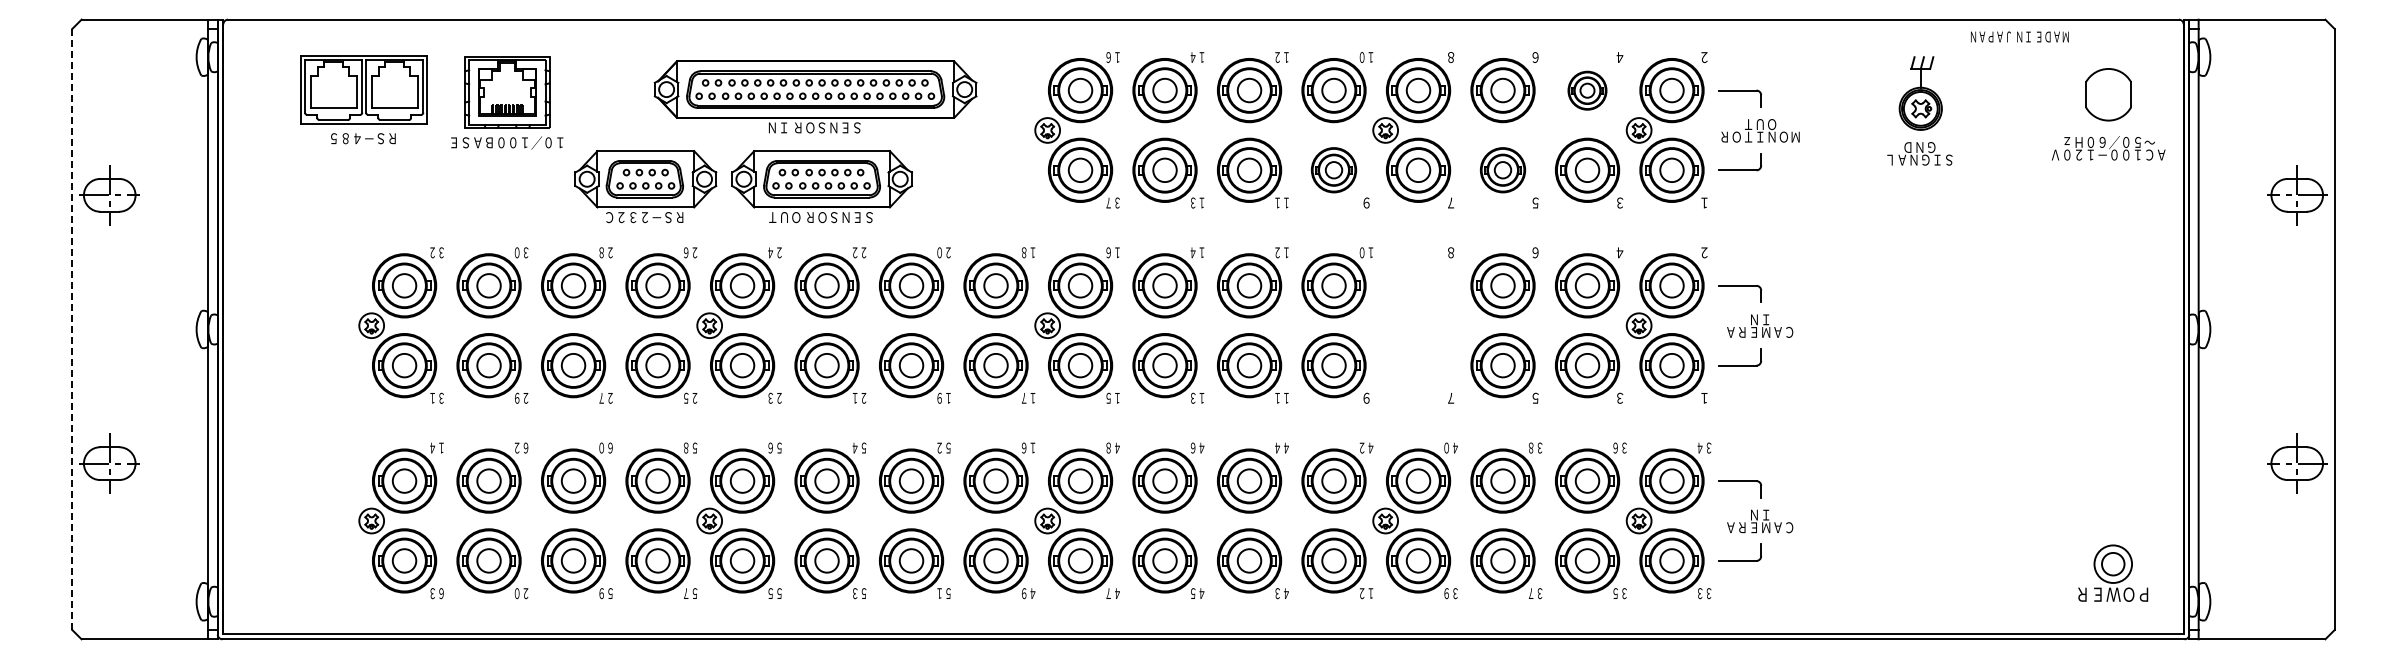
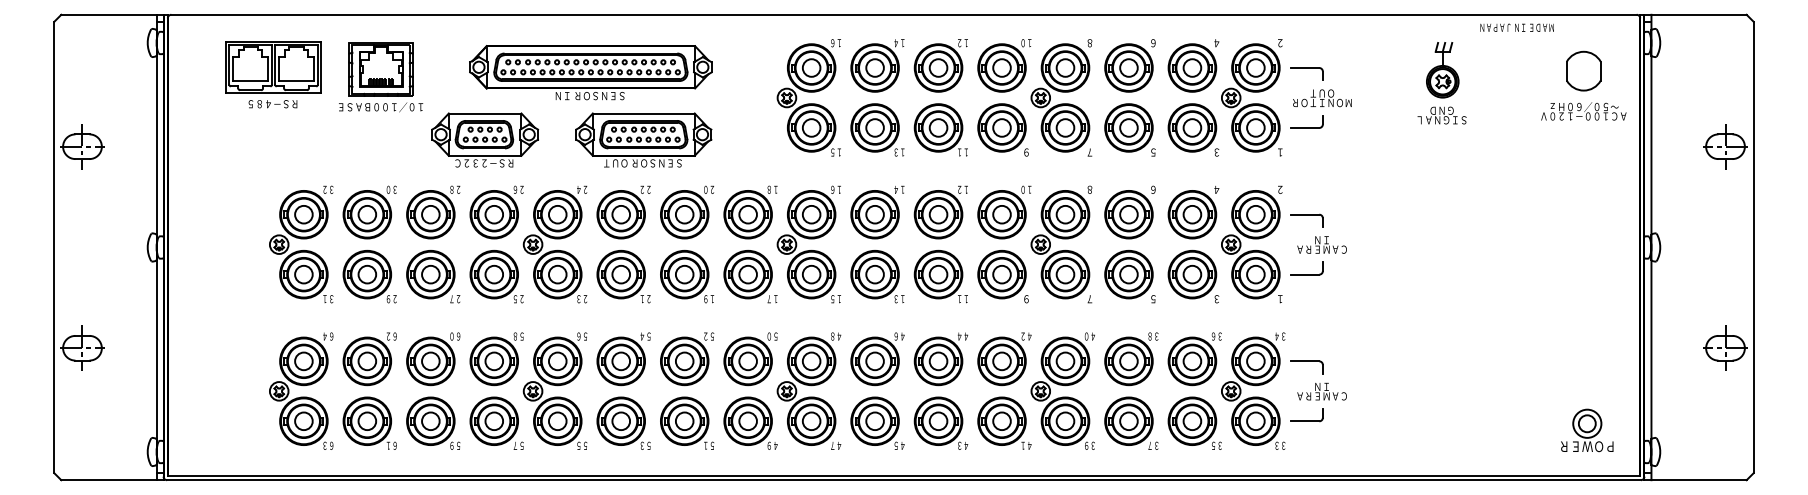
part: (1587, 90) -> (1192, 67), size x1.67
part: (815, 96) -> (590, 72), moved
part: (1333, 169) -> (1001, 127), size x1.43
part: (1502, 169) -> (1128, 127), size x1.43
part: (821, 186) -> (643, 140), moved
text: (1112, 202) -> (835, 152), ３７ -> １５
part: (1414, 318) -> (1062, 239), added
line: (72, 330) -> (54, 248), dashed -> solid
text: (441, 447) -> (331, 336), １４ -> ６４
text: (1028, 447) -> (772, 336), １６ -> ５０
text: (521, 593) -> (391, 445), ２０ -> ６１
text: (1366, 593) -> (1026, 445), １２ -> ４１

